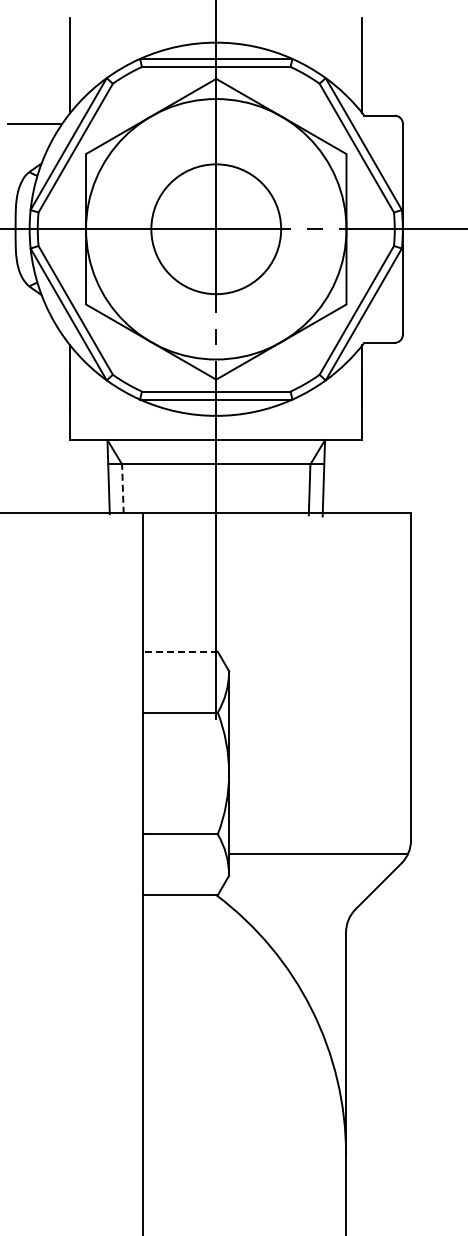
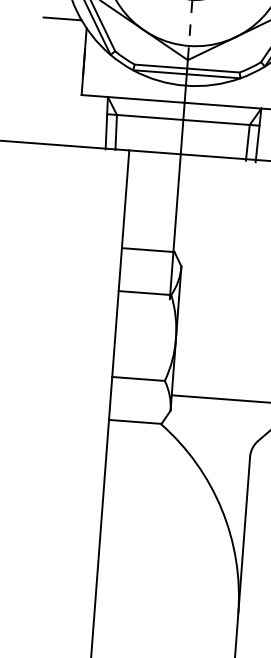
line: (35, 334) -> (62, 18), added
line: (122, 489) -> (115, 132), dashed -> solid
line: (180, 651) -> (148, 249), dashed -> solid

